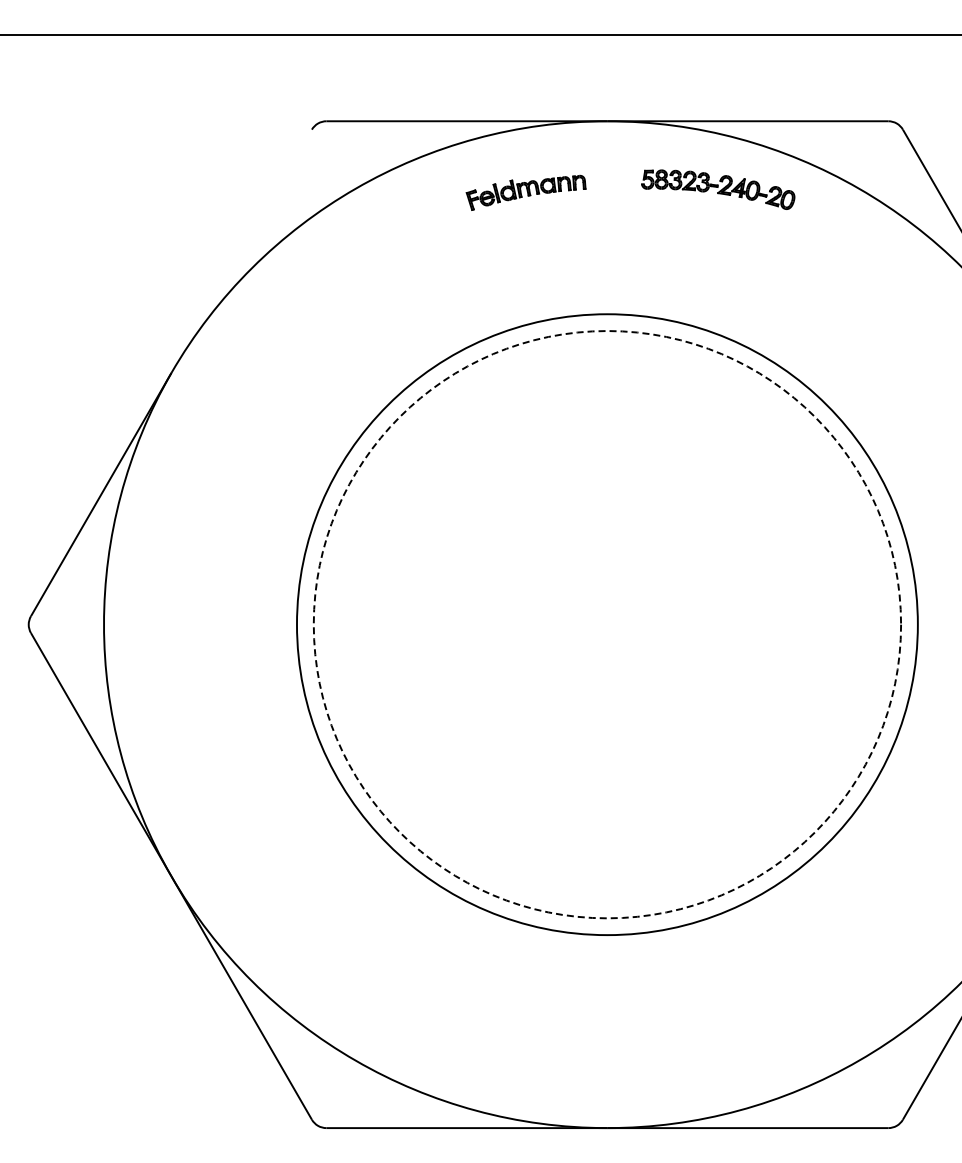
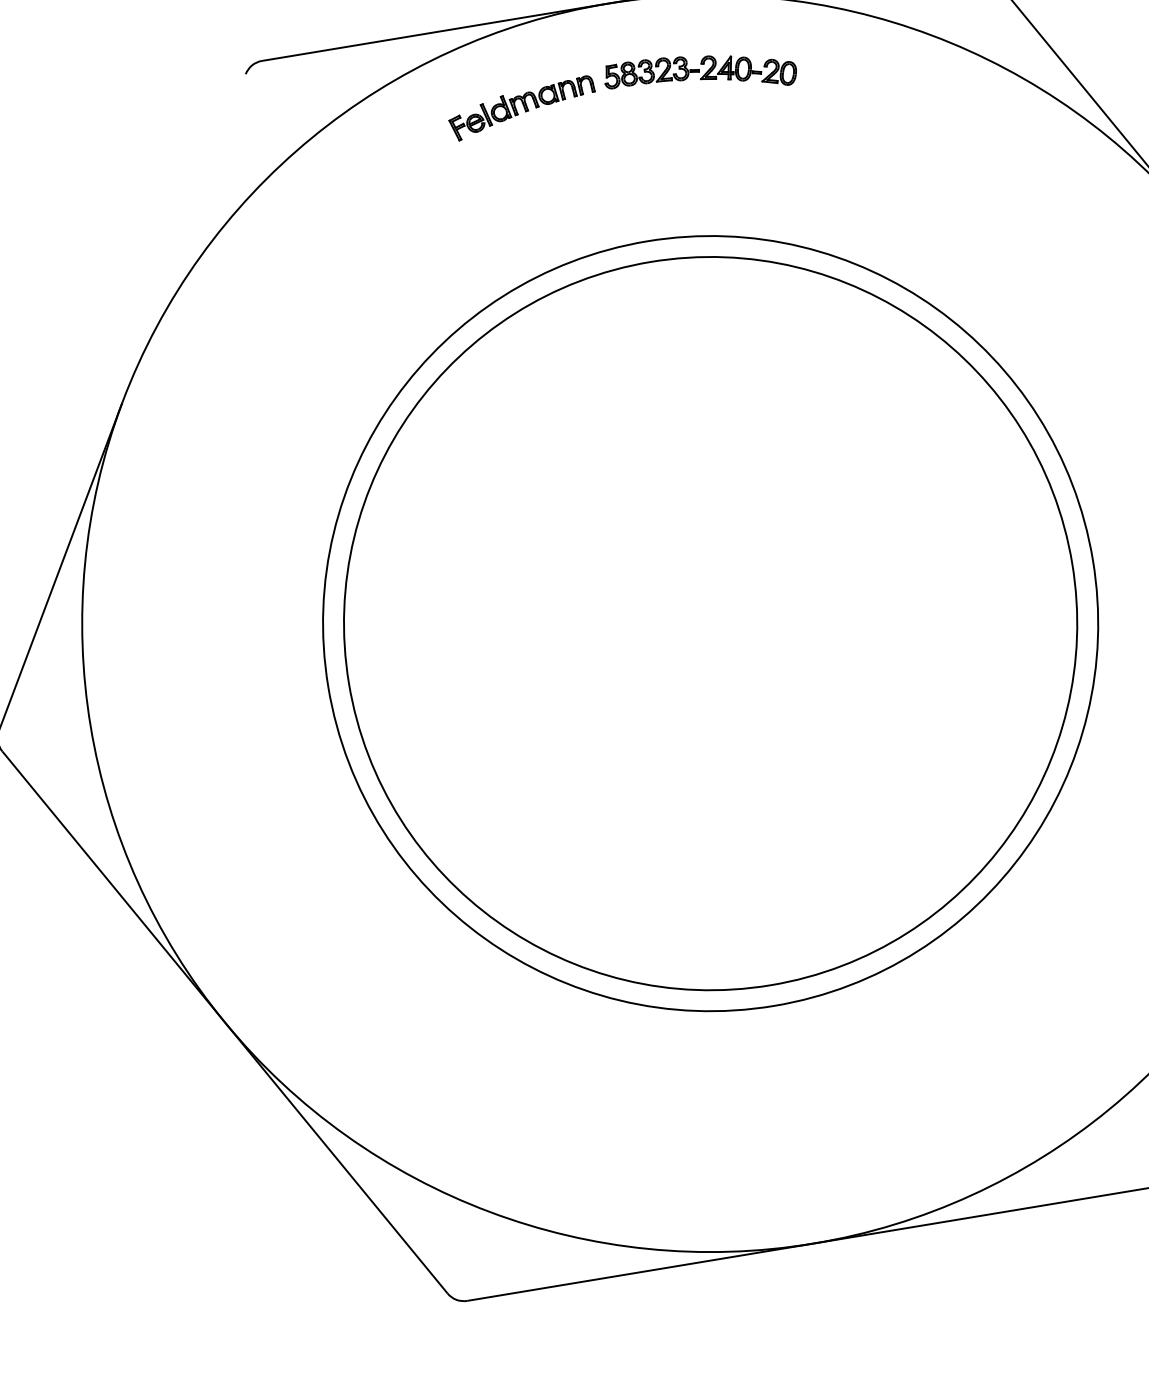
part: (718, 189) -> (700, 74), moved
circle: (607, 624) -> (710, 623), dashed -> solid

